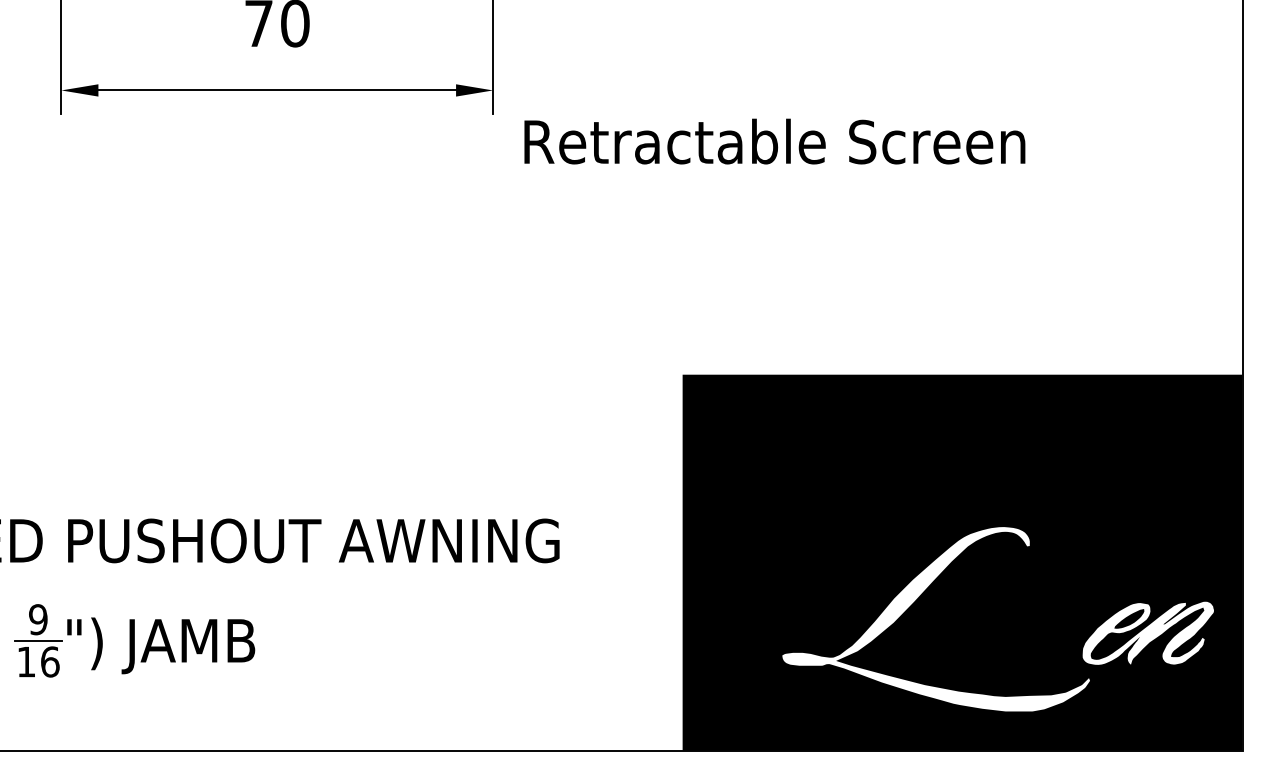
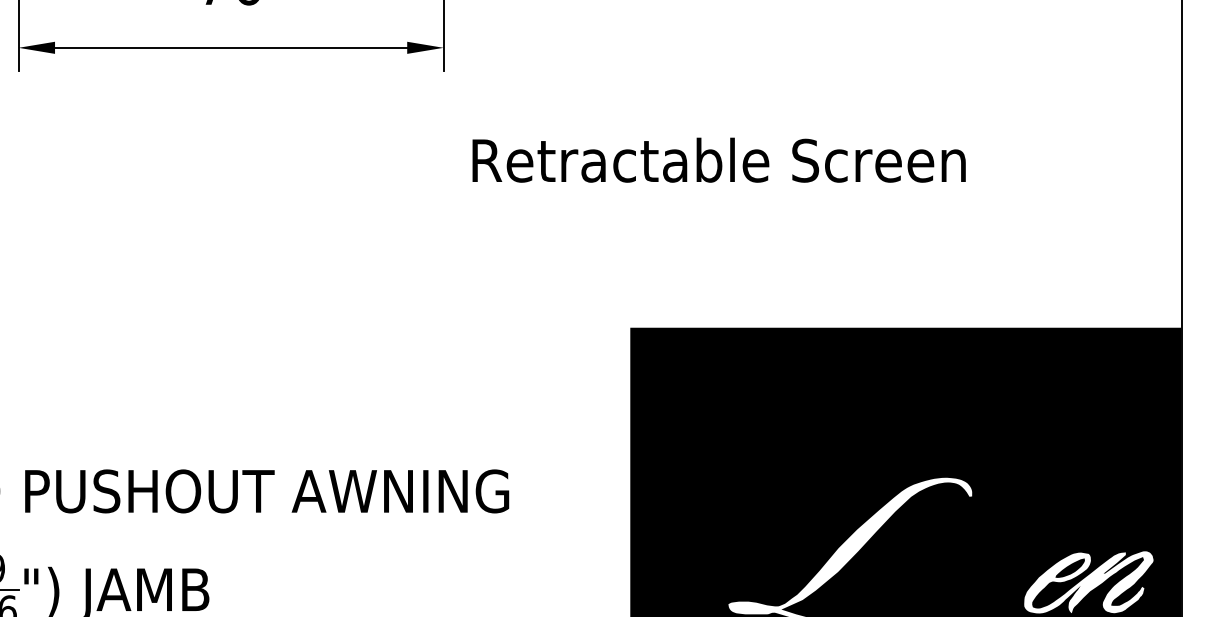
text: (774, 141) -> (718, 160), moved

